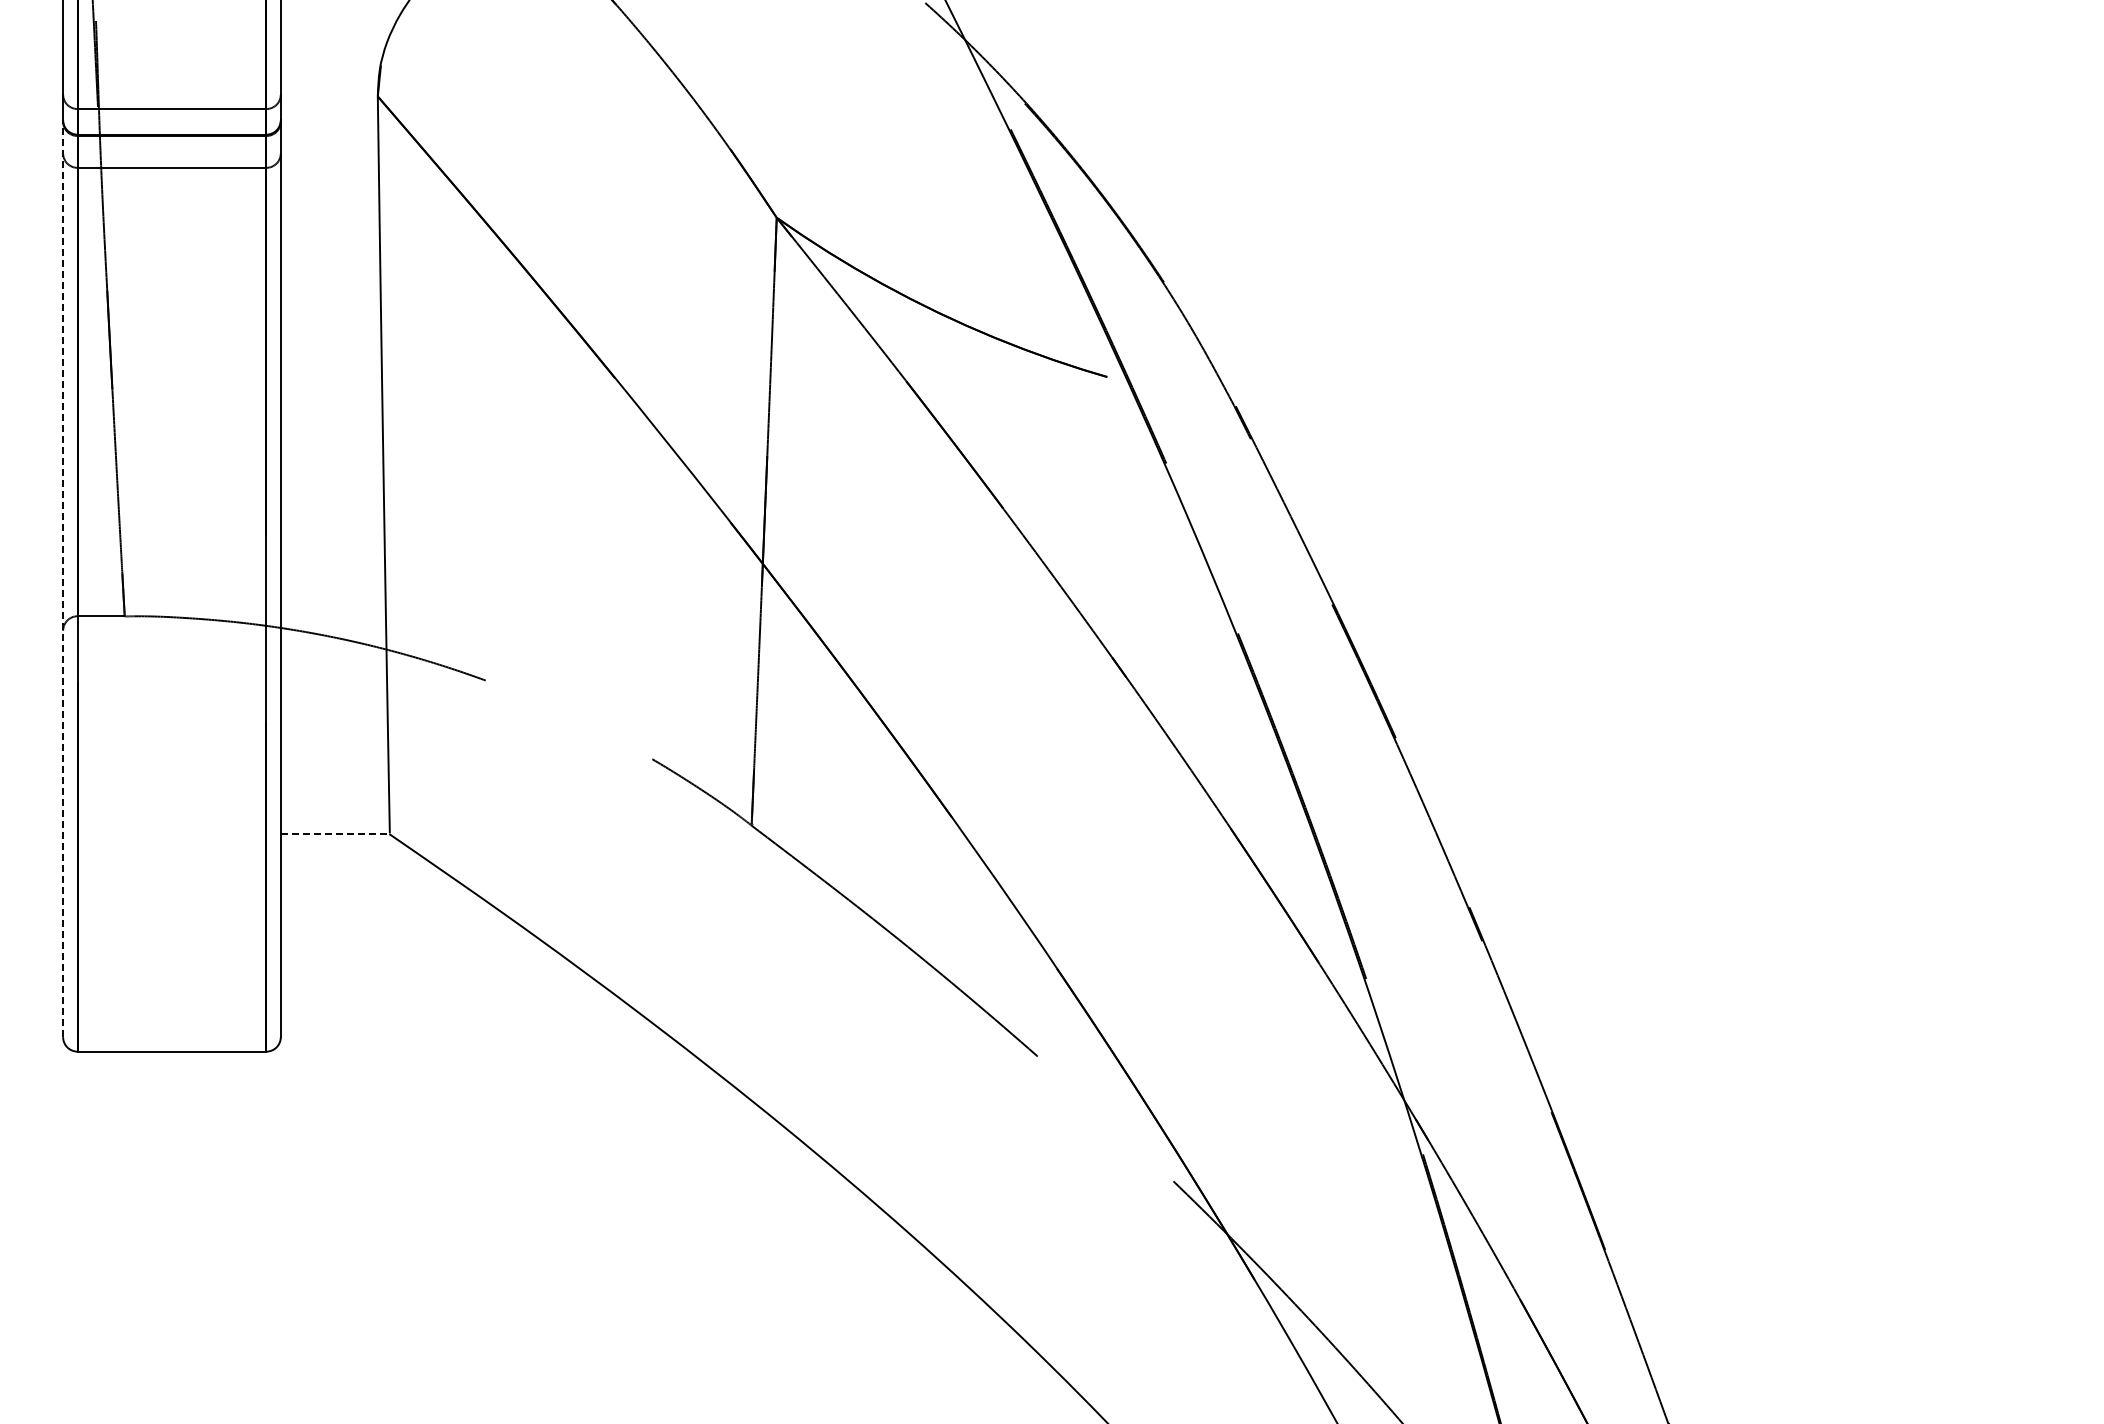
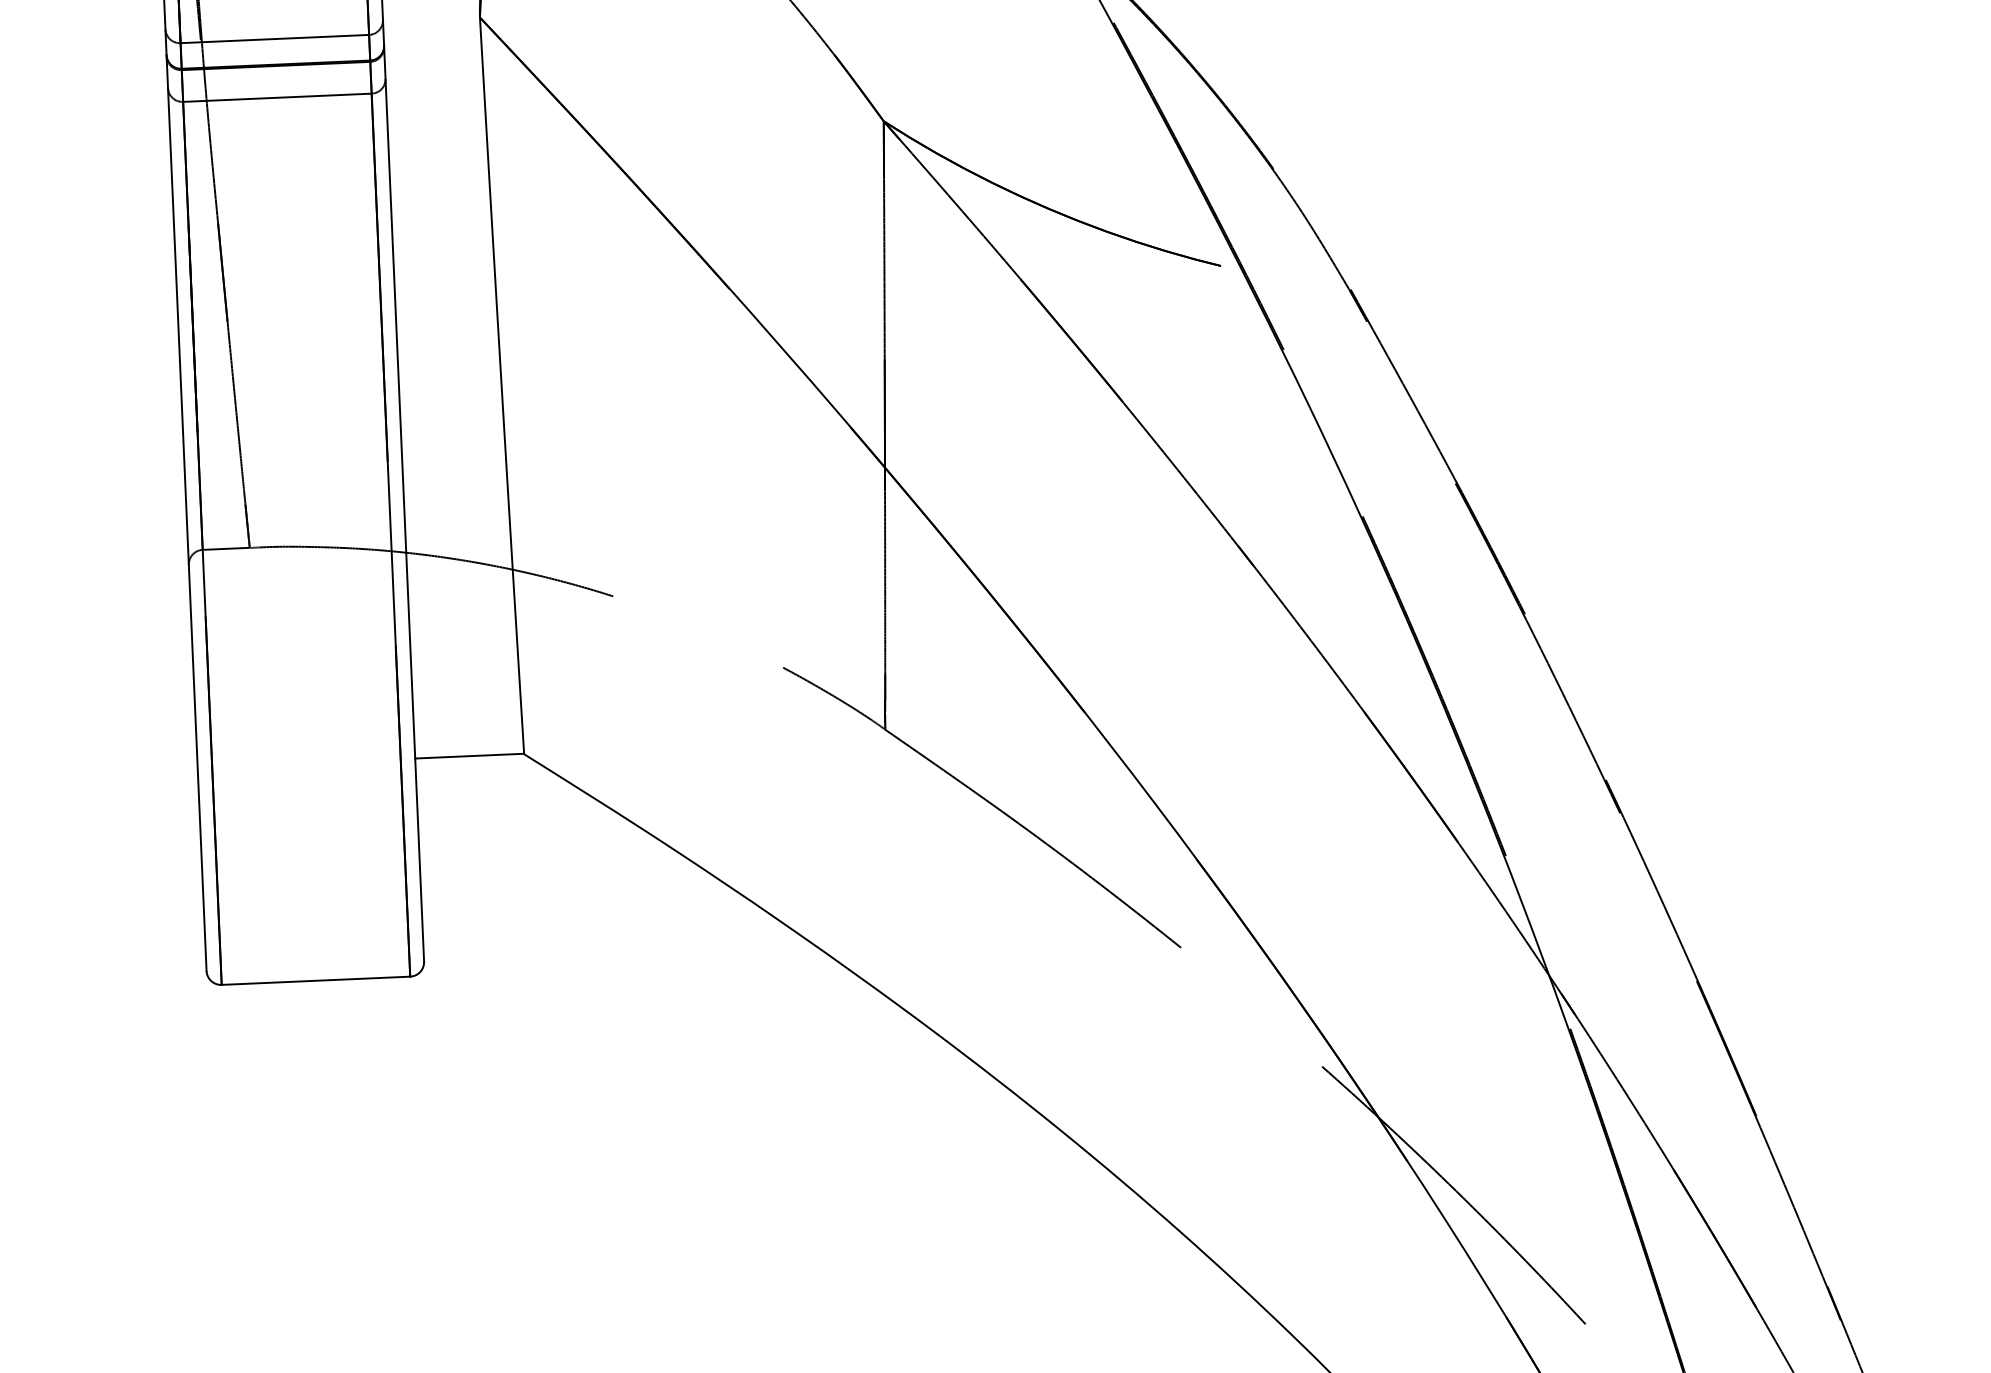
line: (63, 578) -> (186, 512), dashed -> solid
line: (335, 833) -> (469, 755), dashed -> solid

